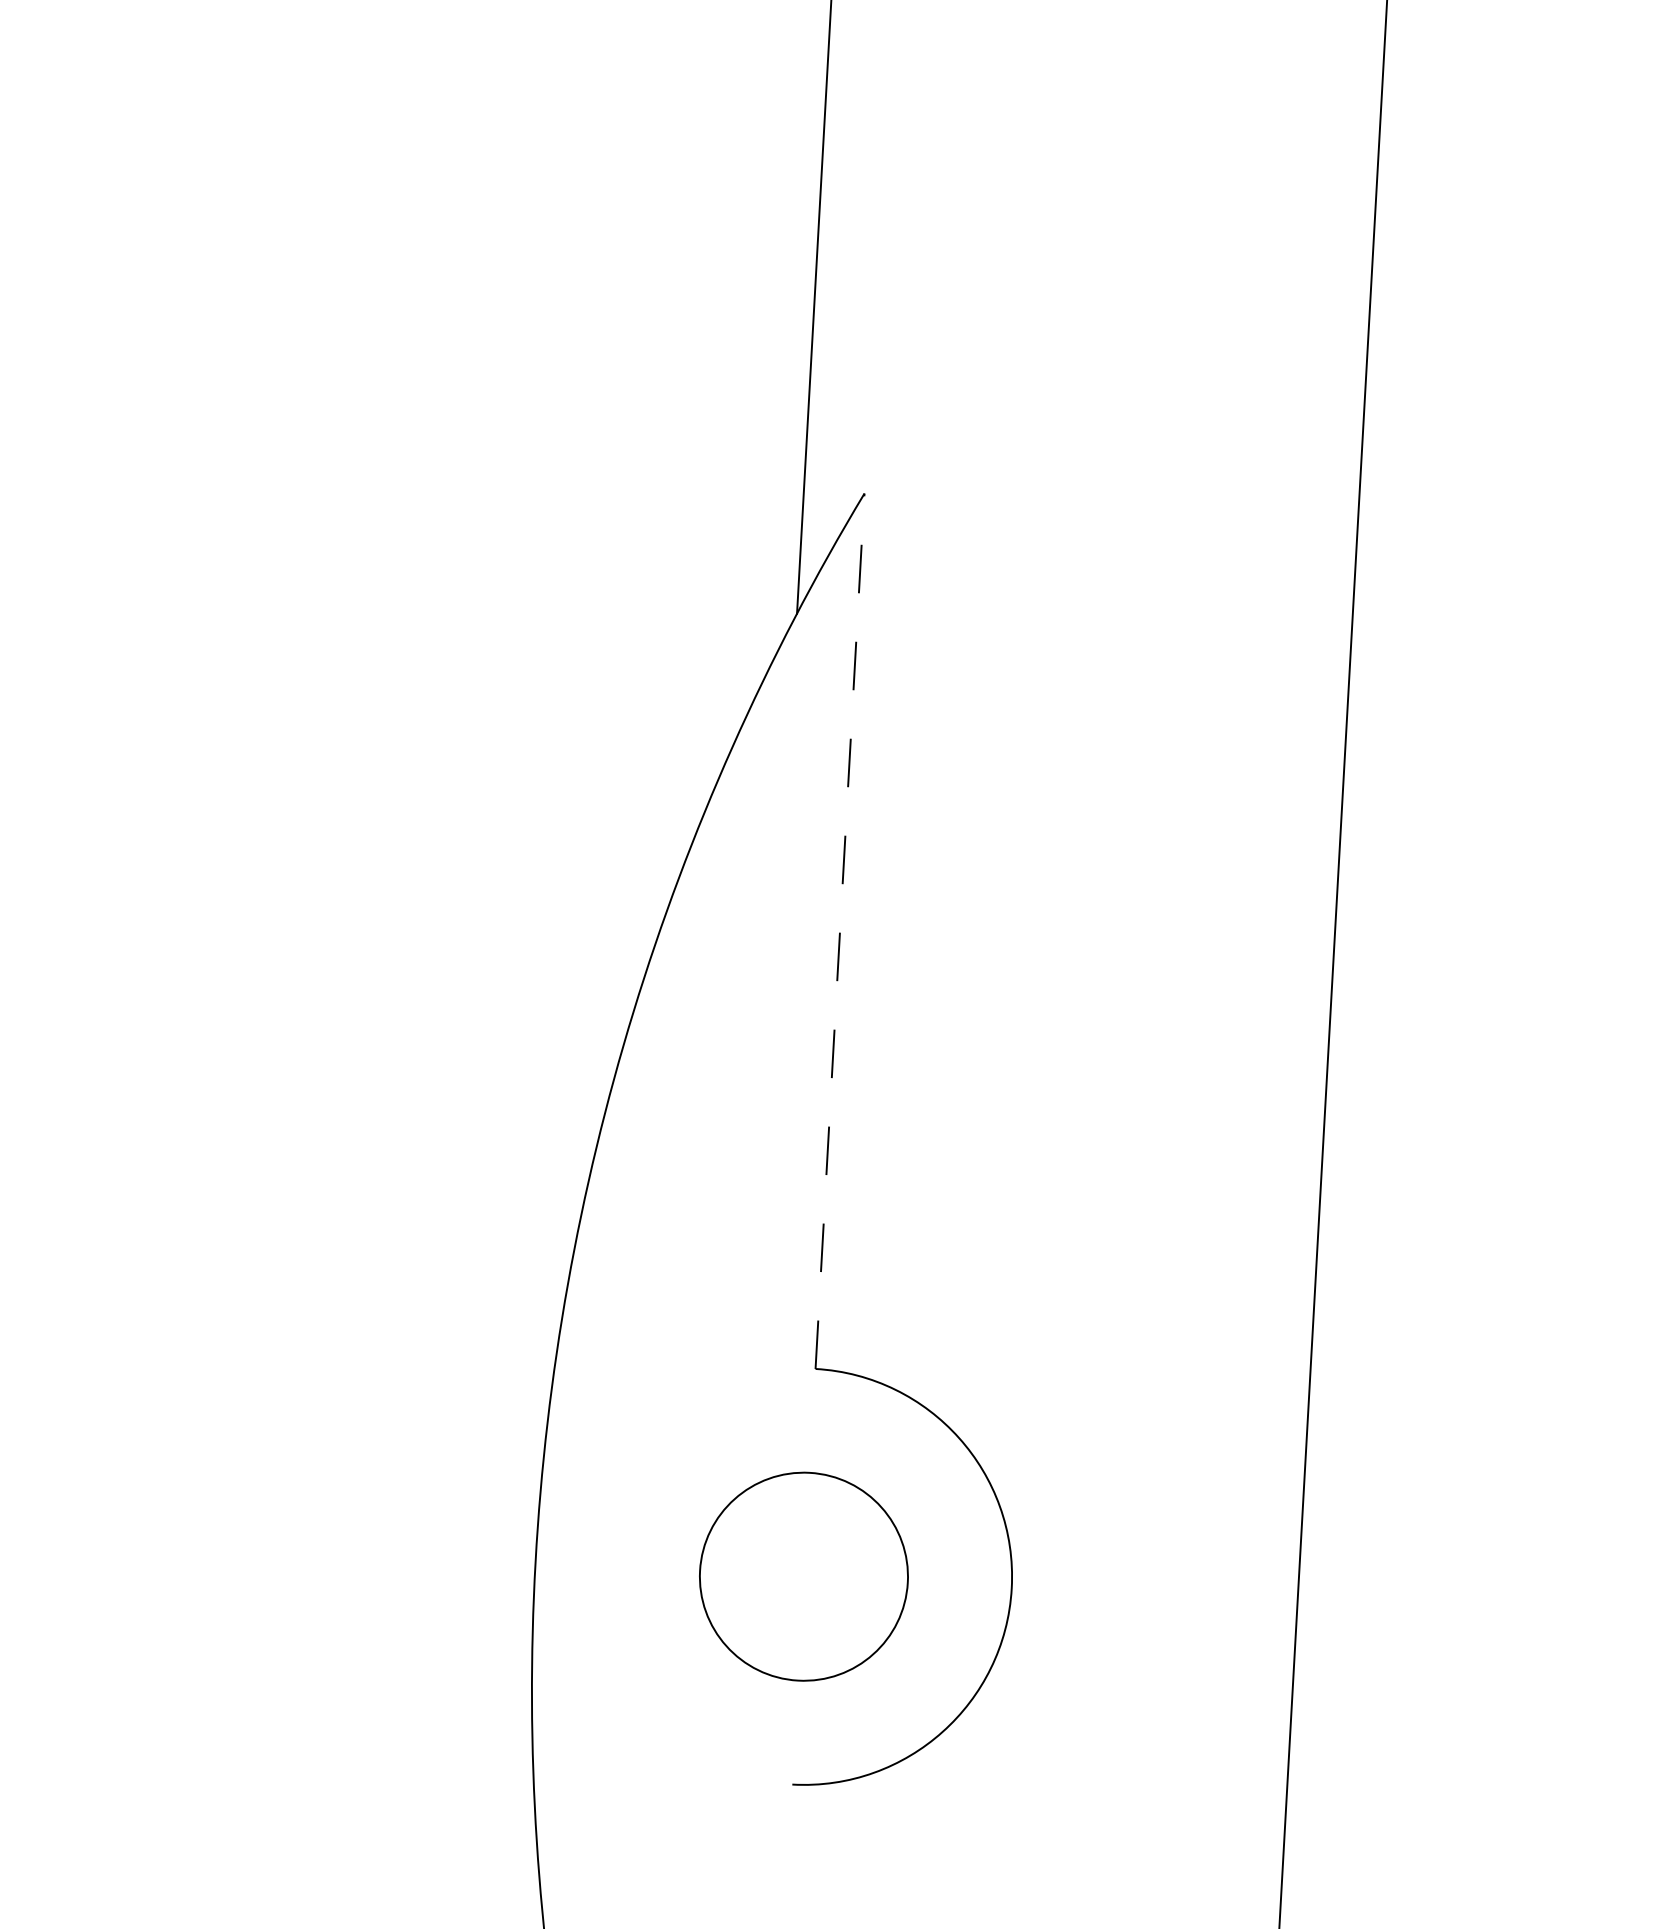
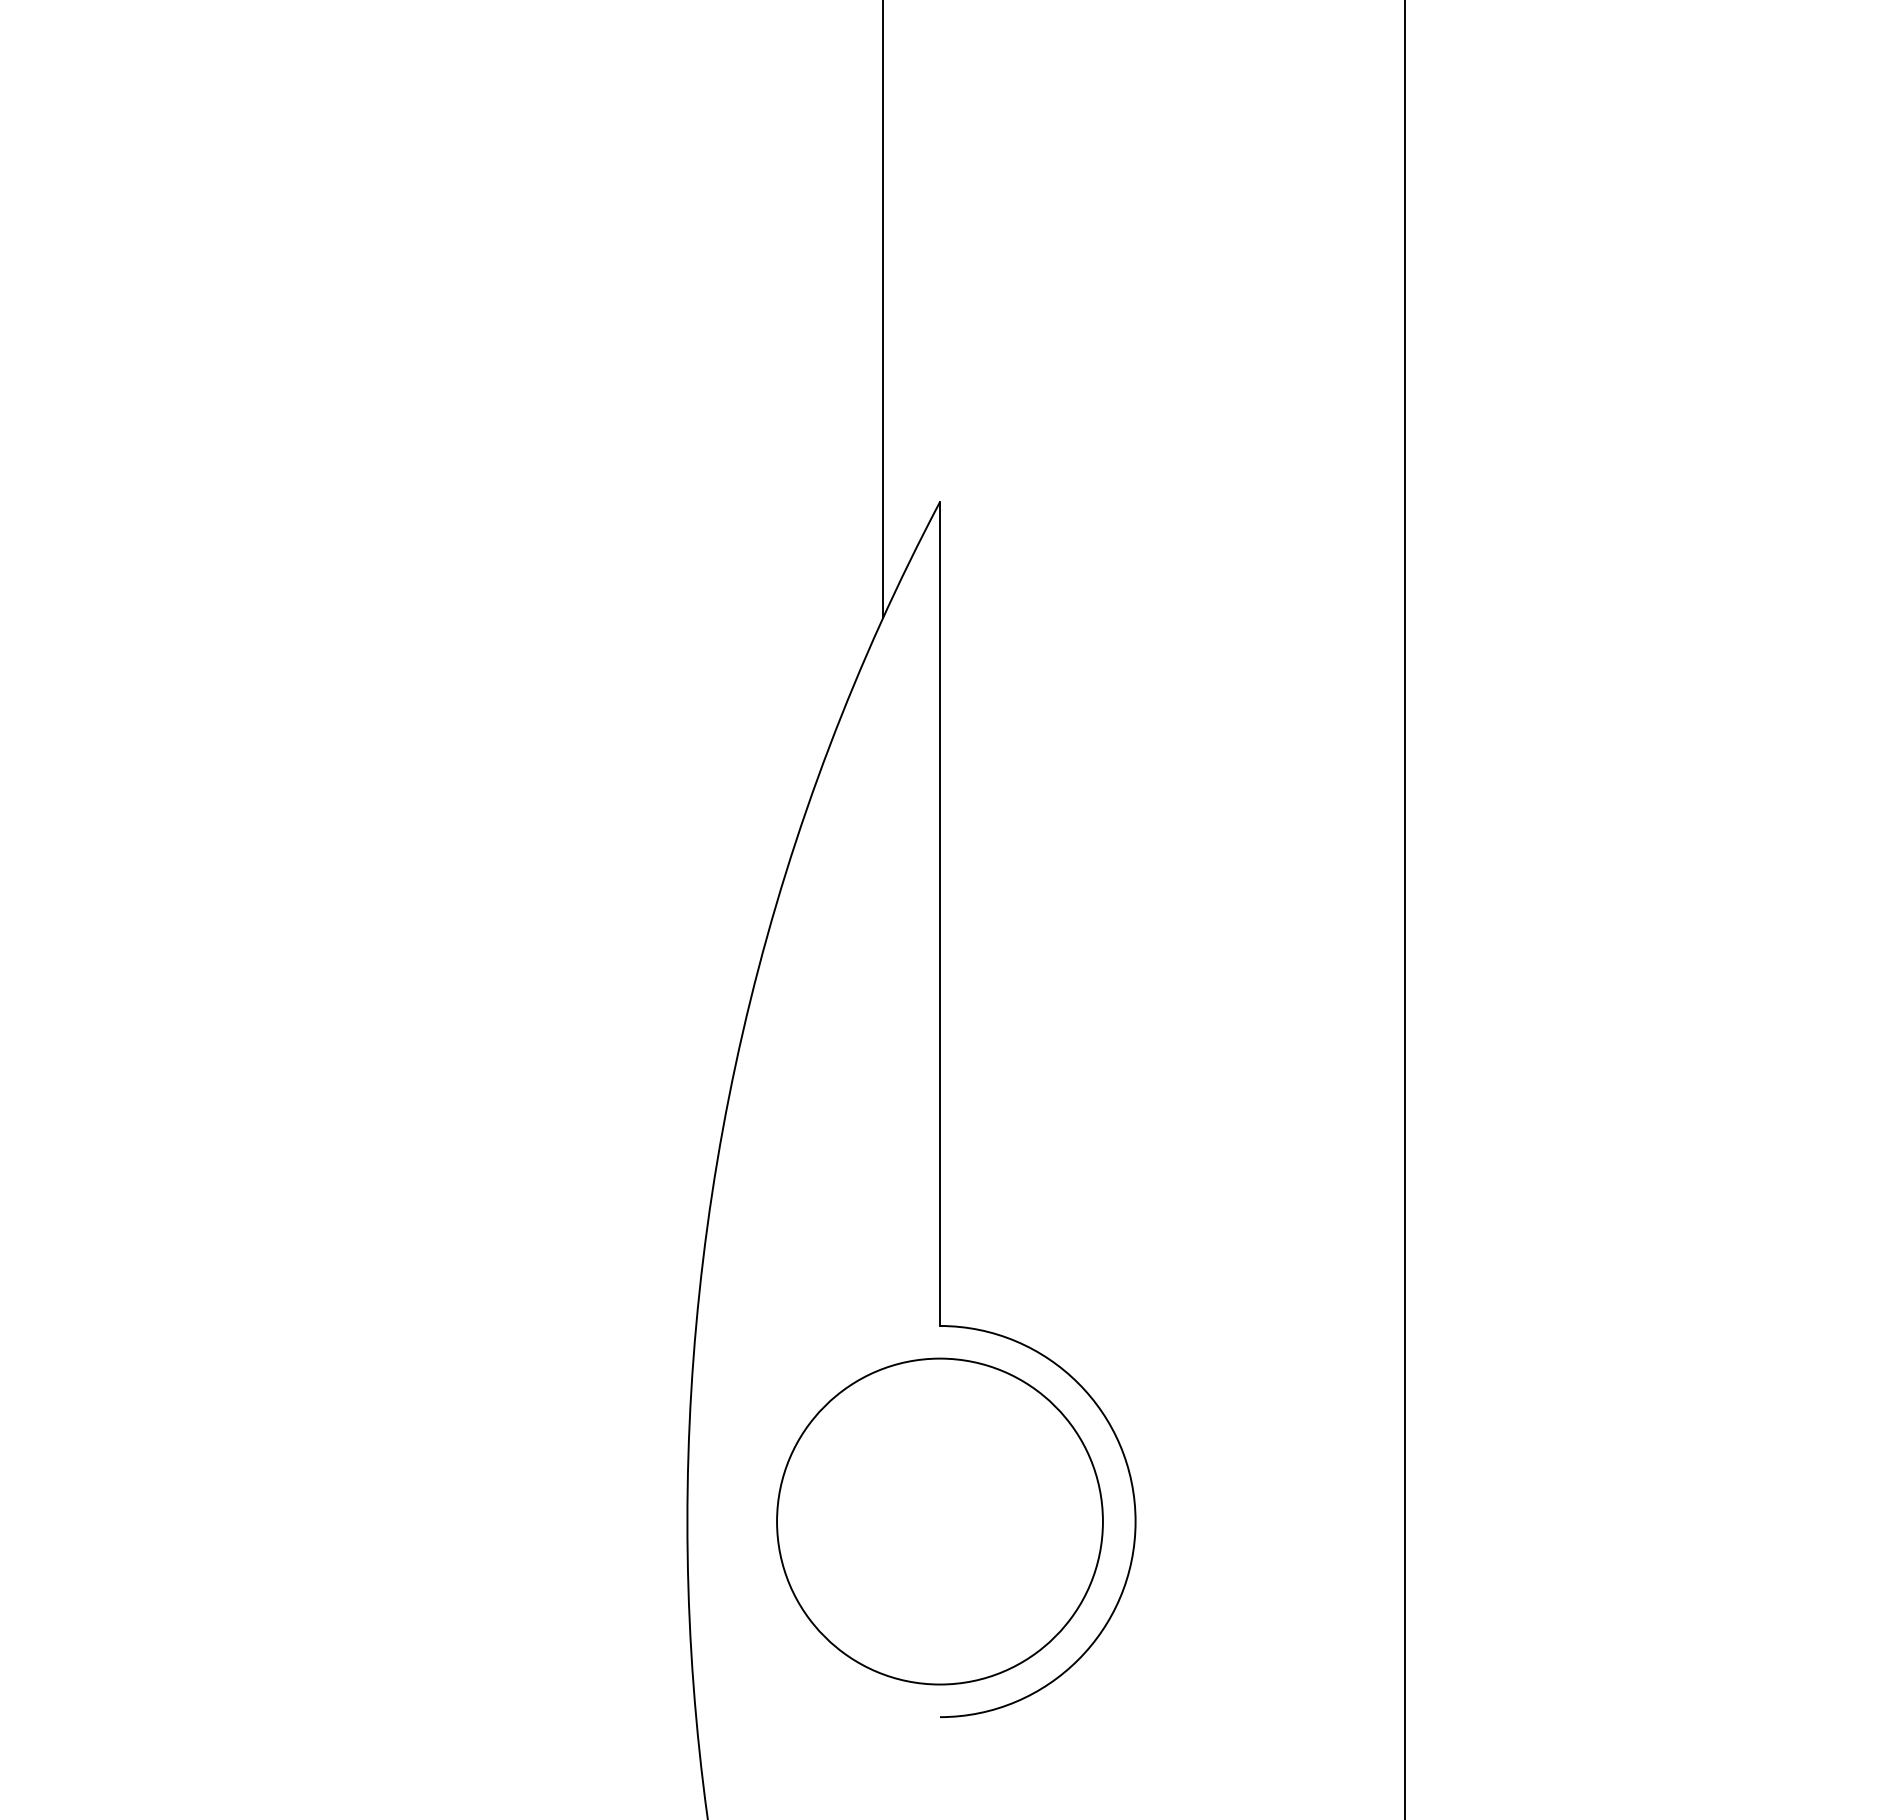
line: (840, 930) -> (940, 913), dashed -> solid
circle: (803, 1576) -> (939, 1521), size x1.67

